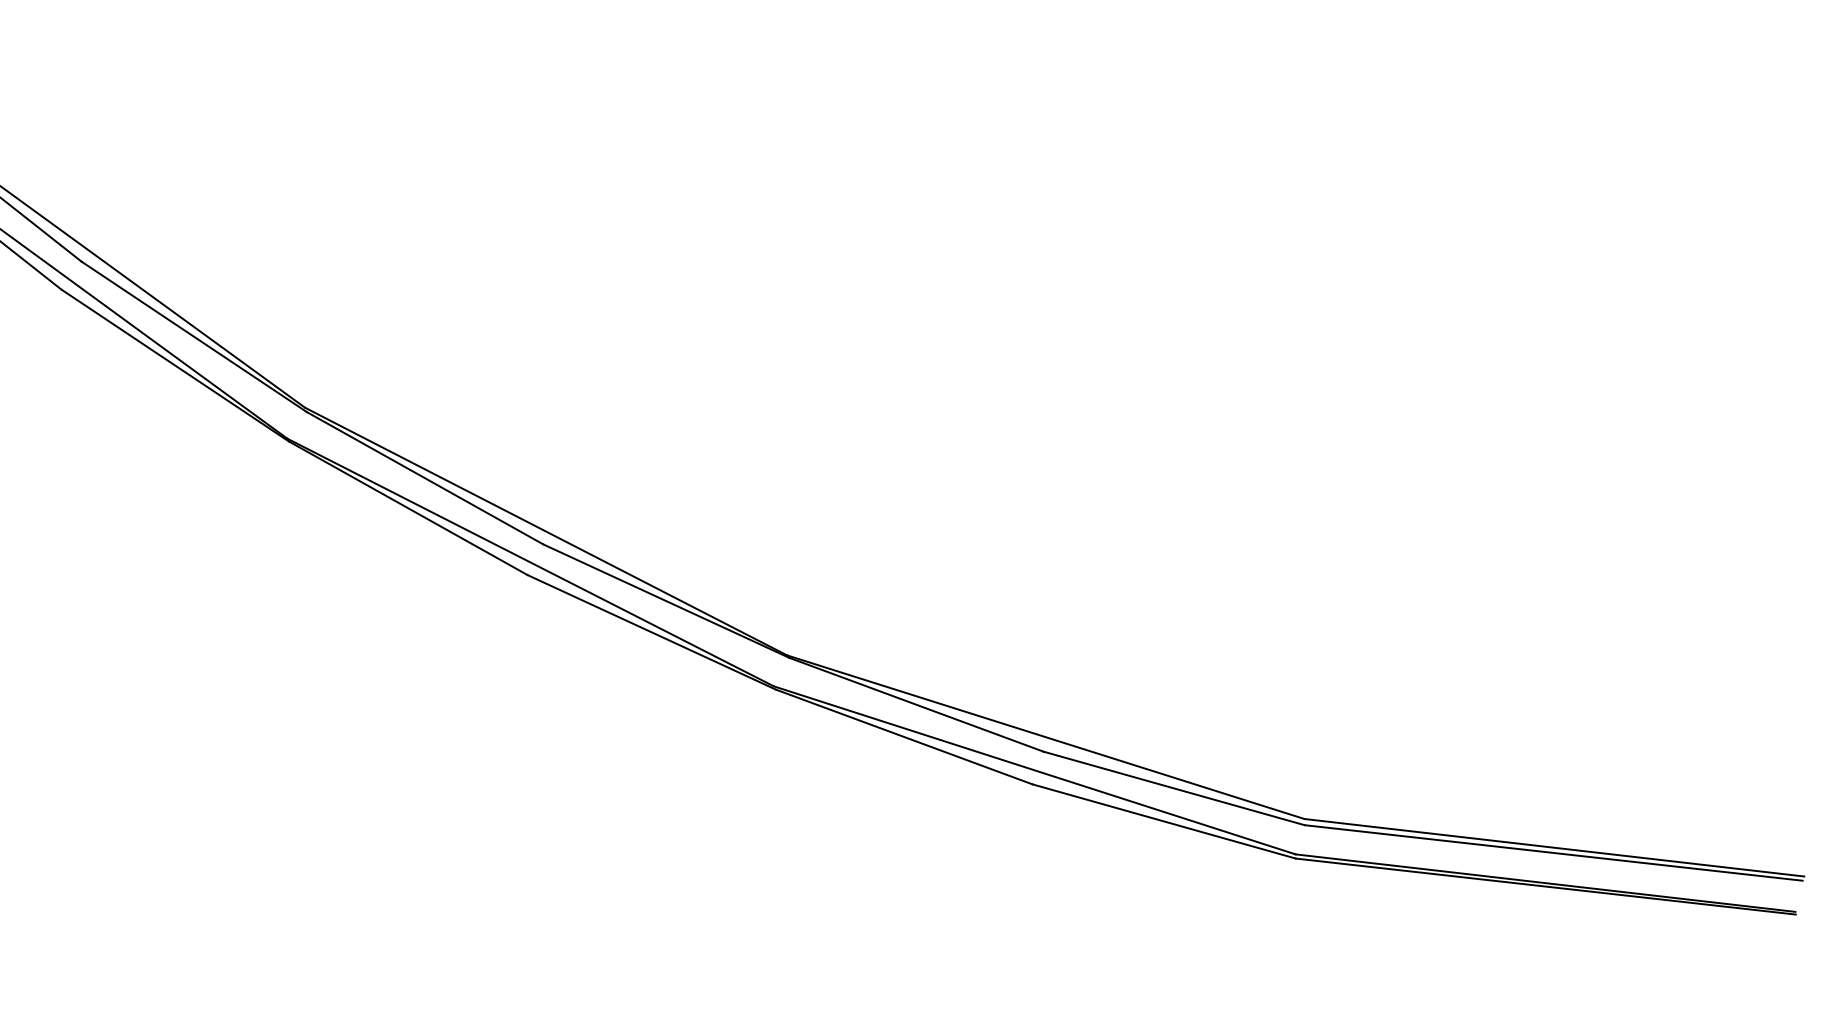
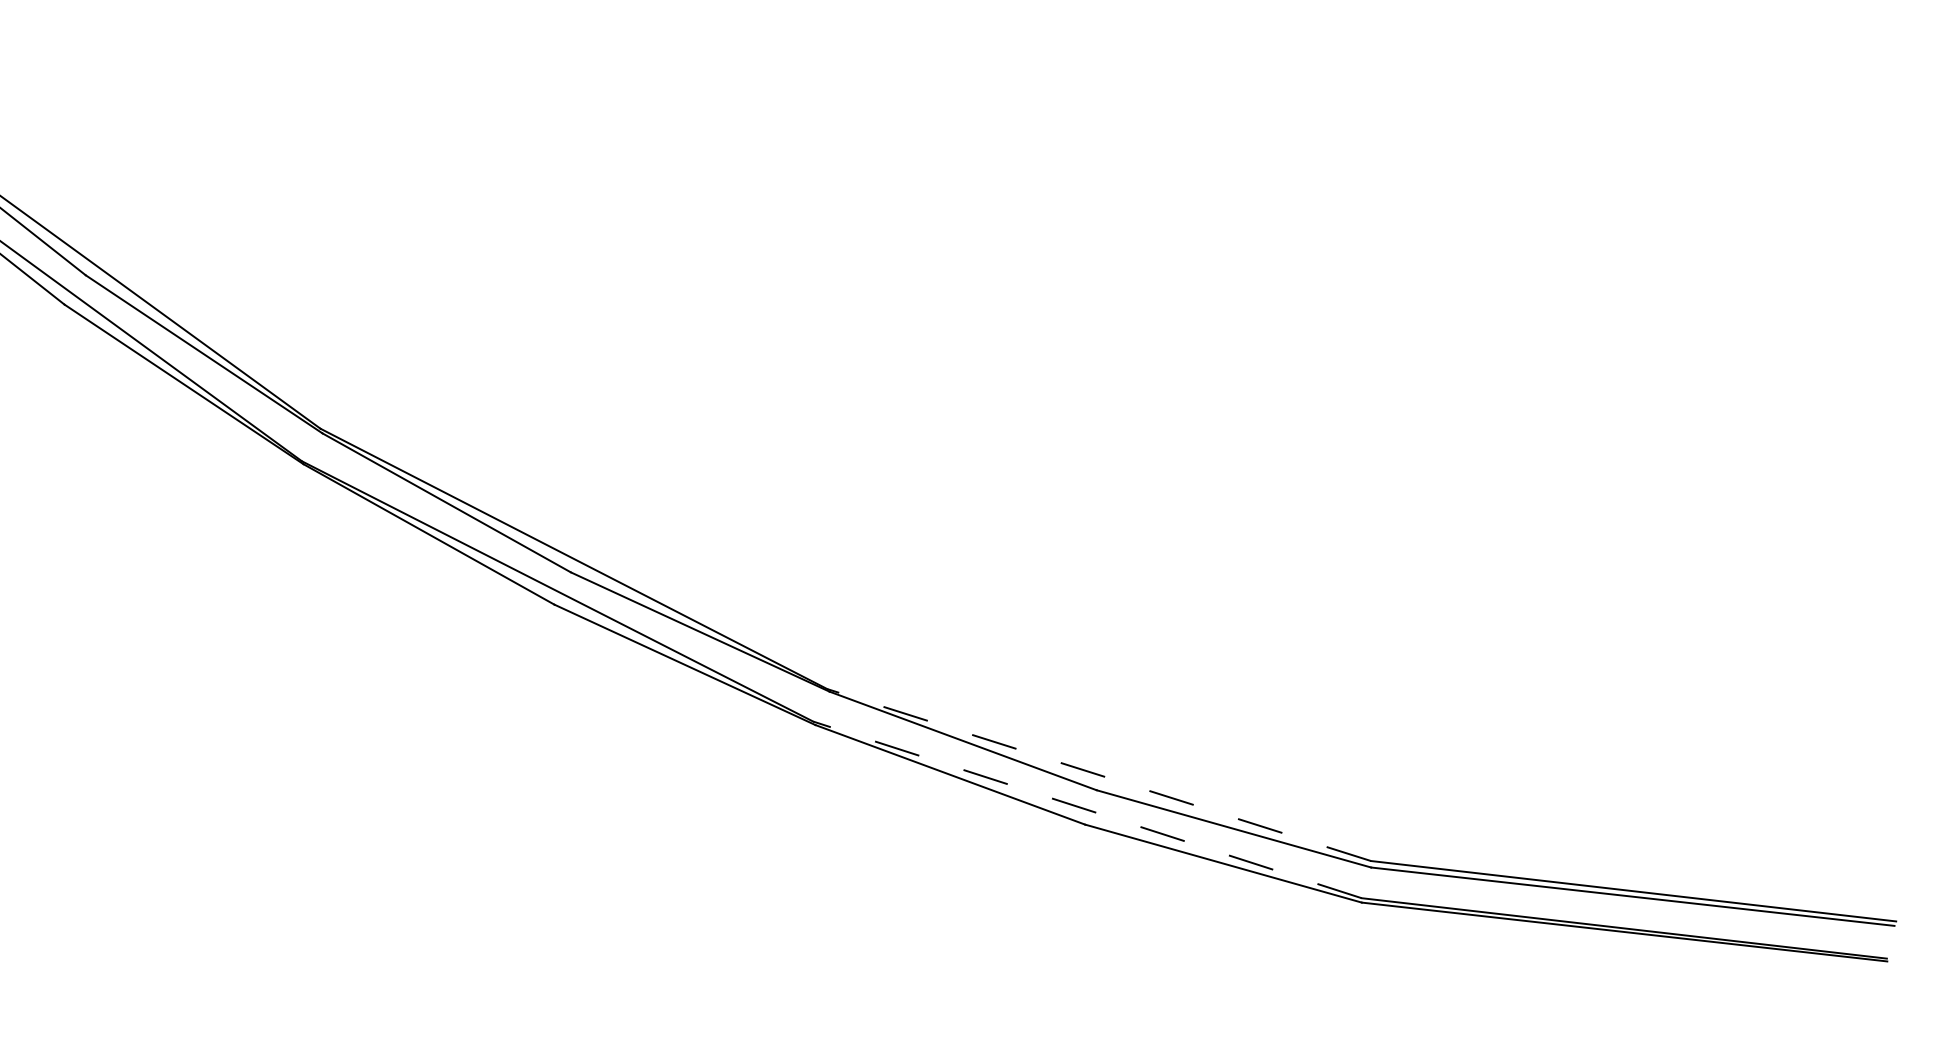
line: (1045, 736) -> (1098, 774), solid -> dashed
line: (1034, 769) -> (1087, 809), solid -> dashed

